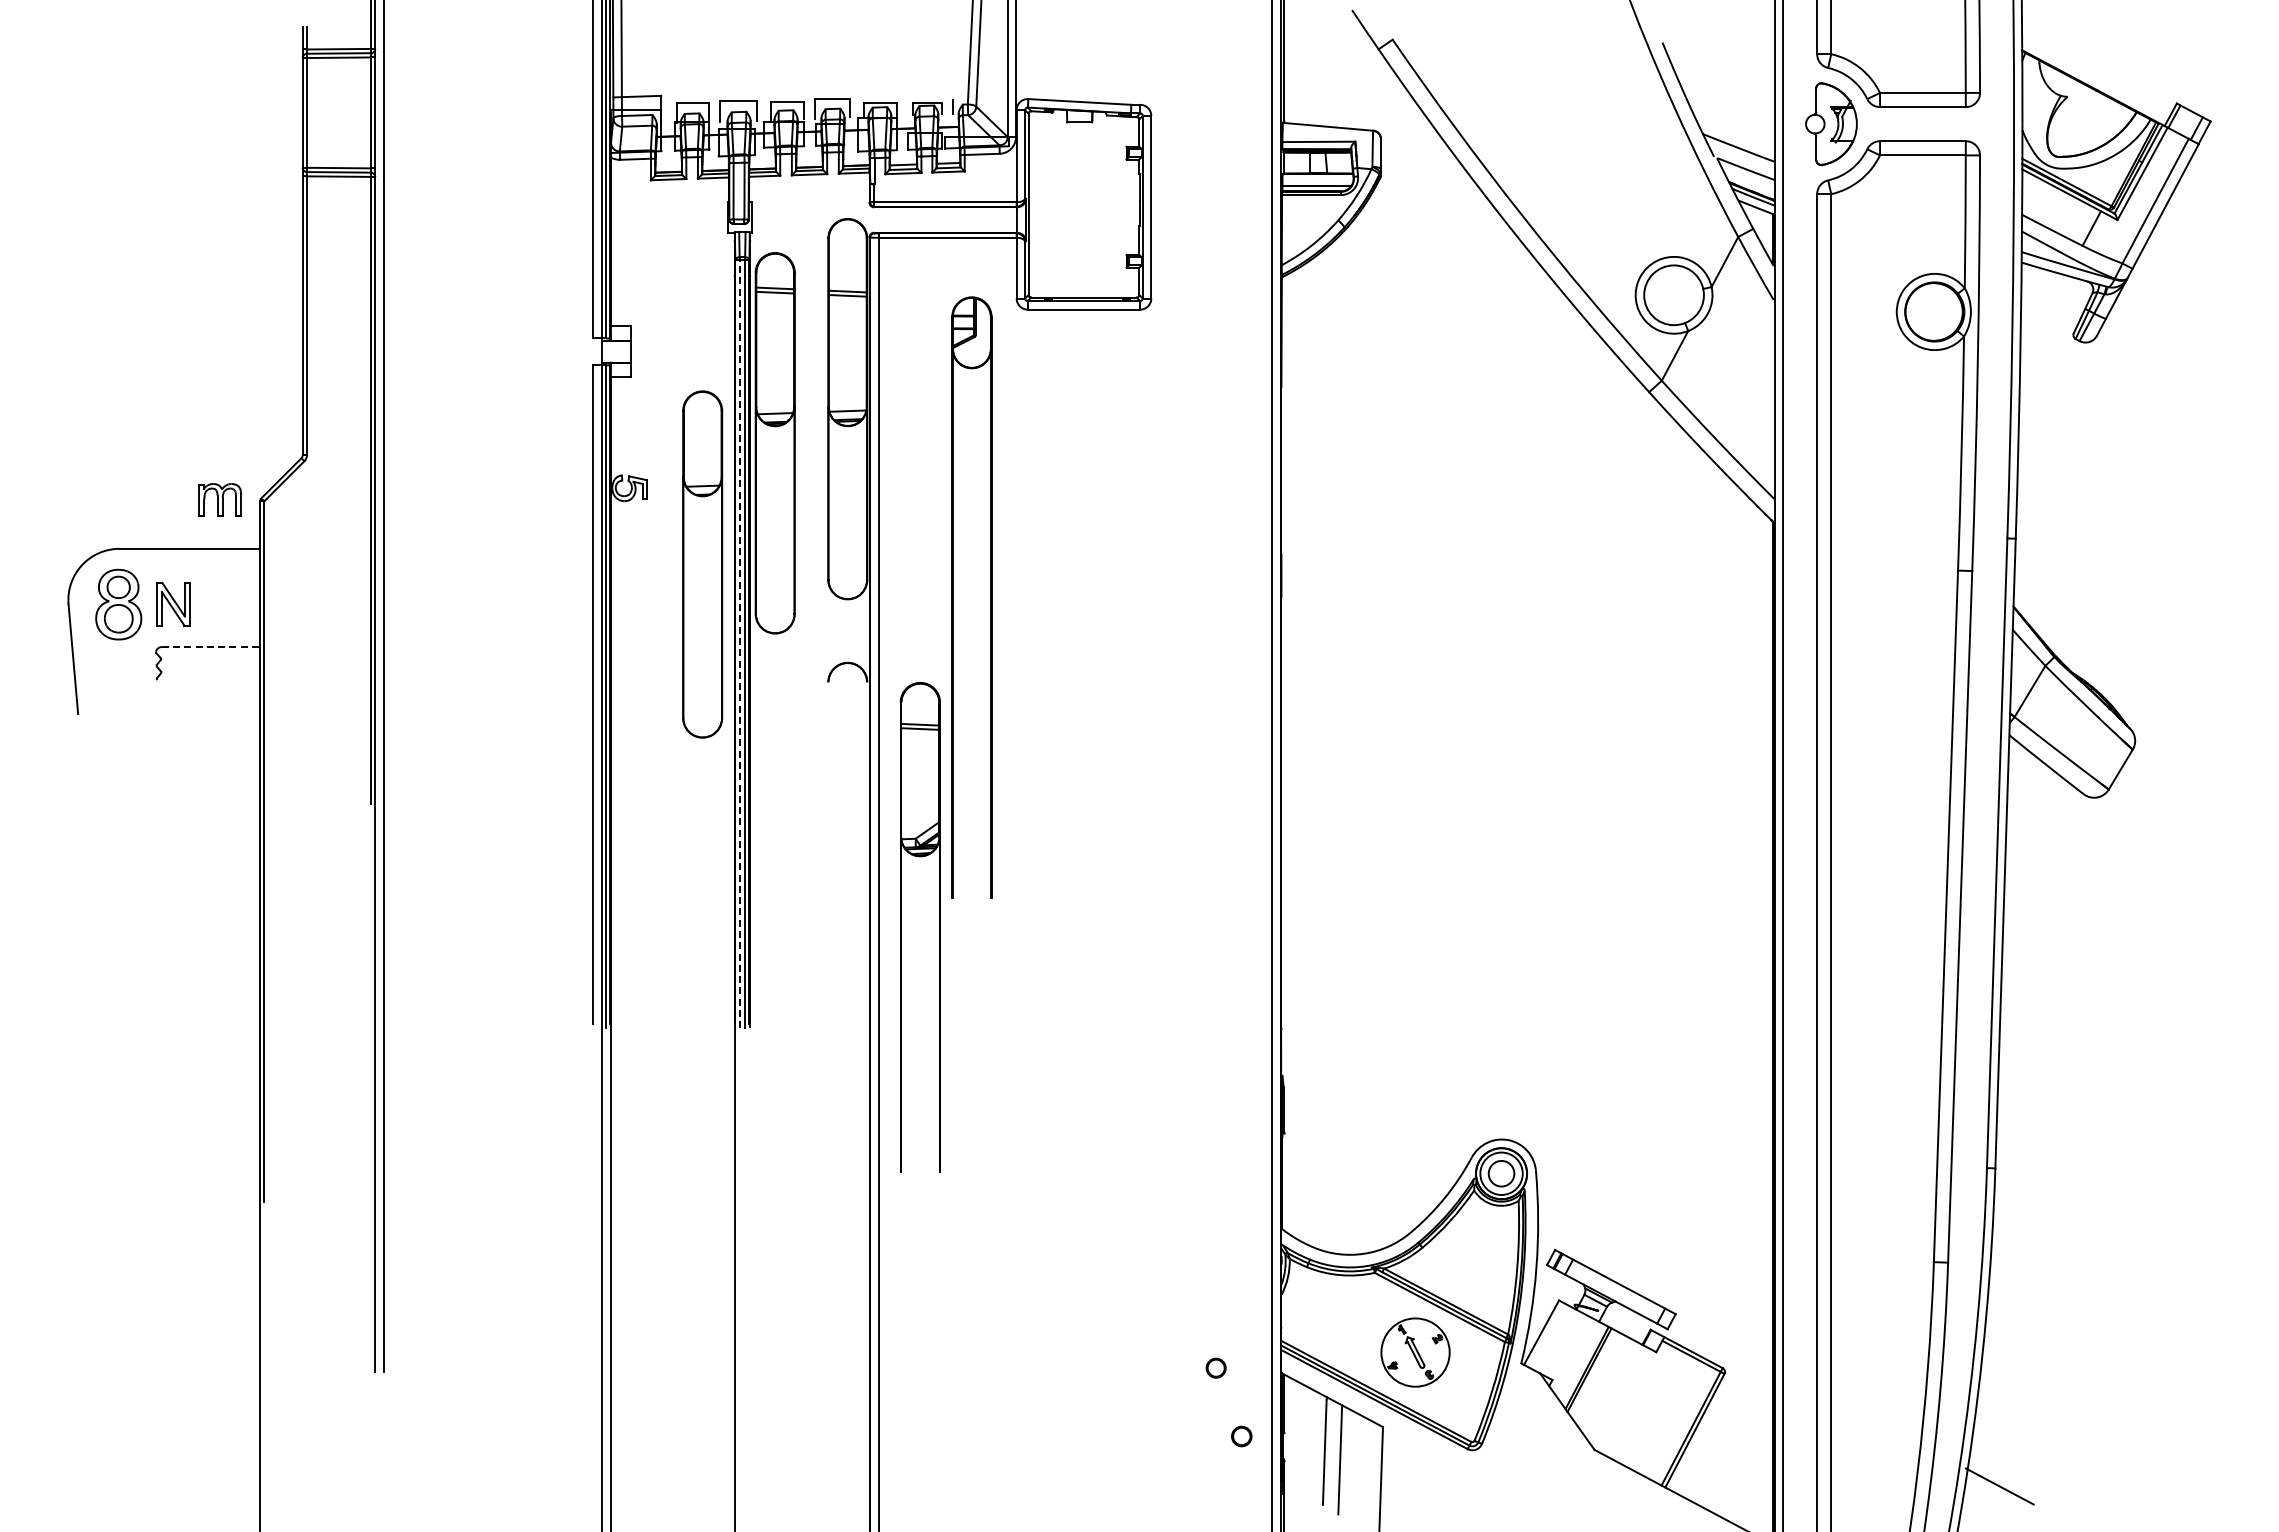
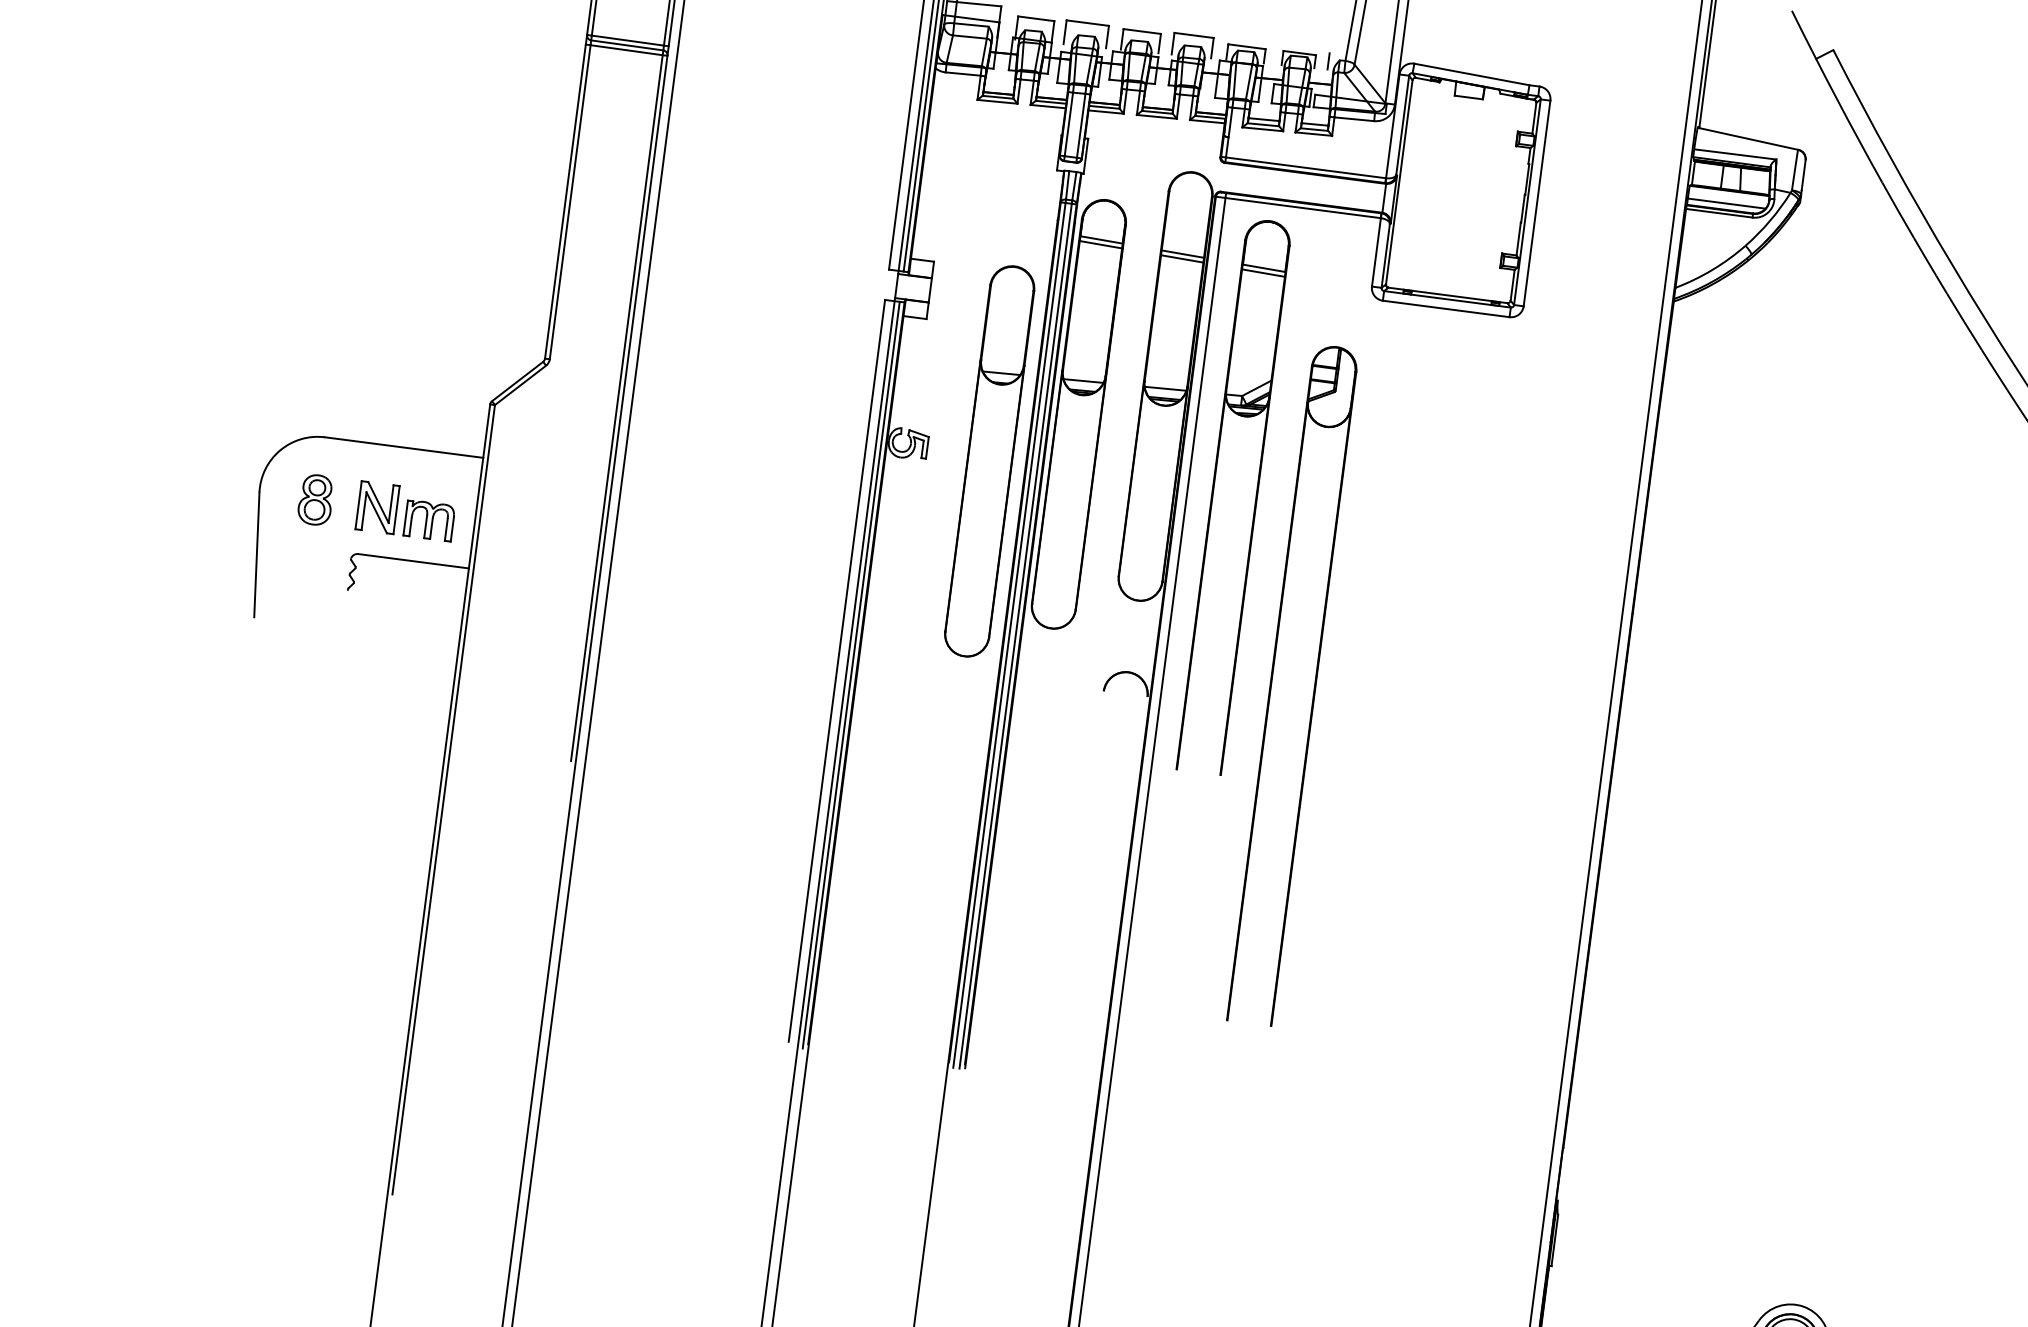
part: (219, 499) -> (428, 520), moved
part: (702, 564) -> (989, 461), moved
part: (953, 597) -> (1272, 682), moved
part: (118, 604) -> (315, 499), size x0.62
line: (739, 642) -> (1009, 633), dashed -> solid
line: (211, 647) -> (414, 561), dashed -> solid
part: (901, 927) -> (1213, 493), moved

